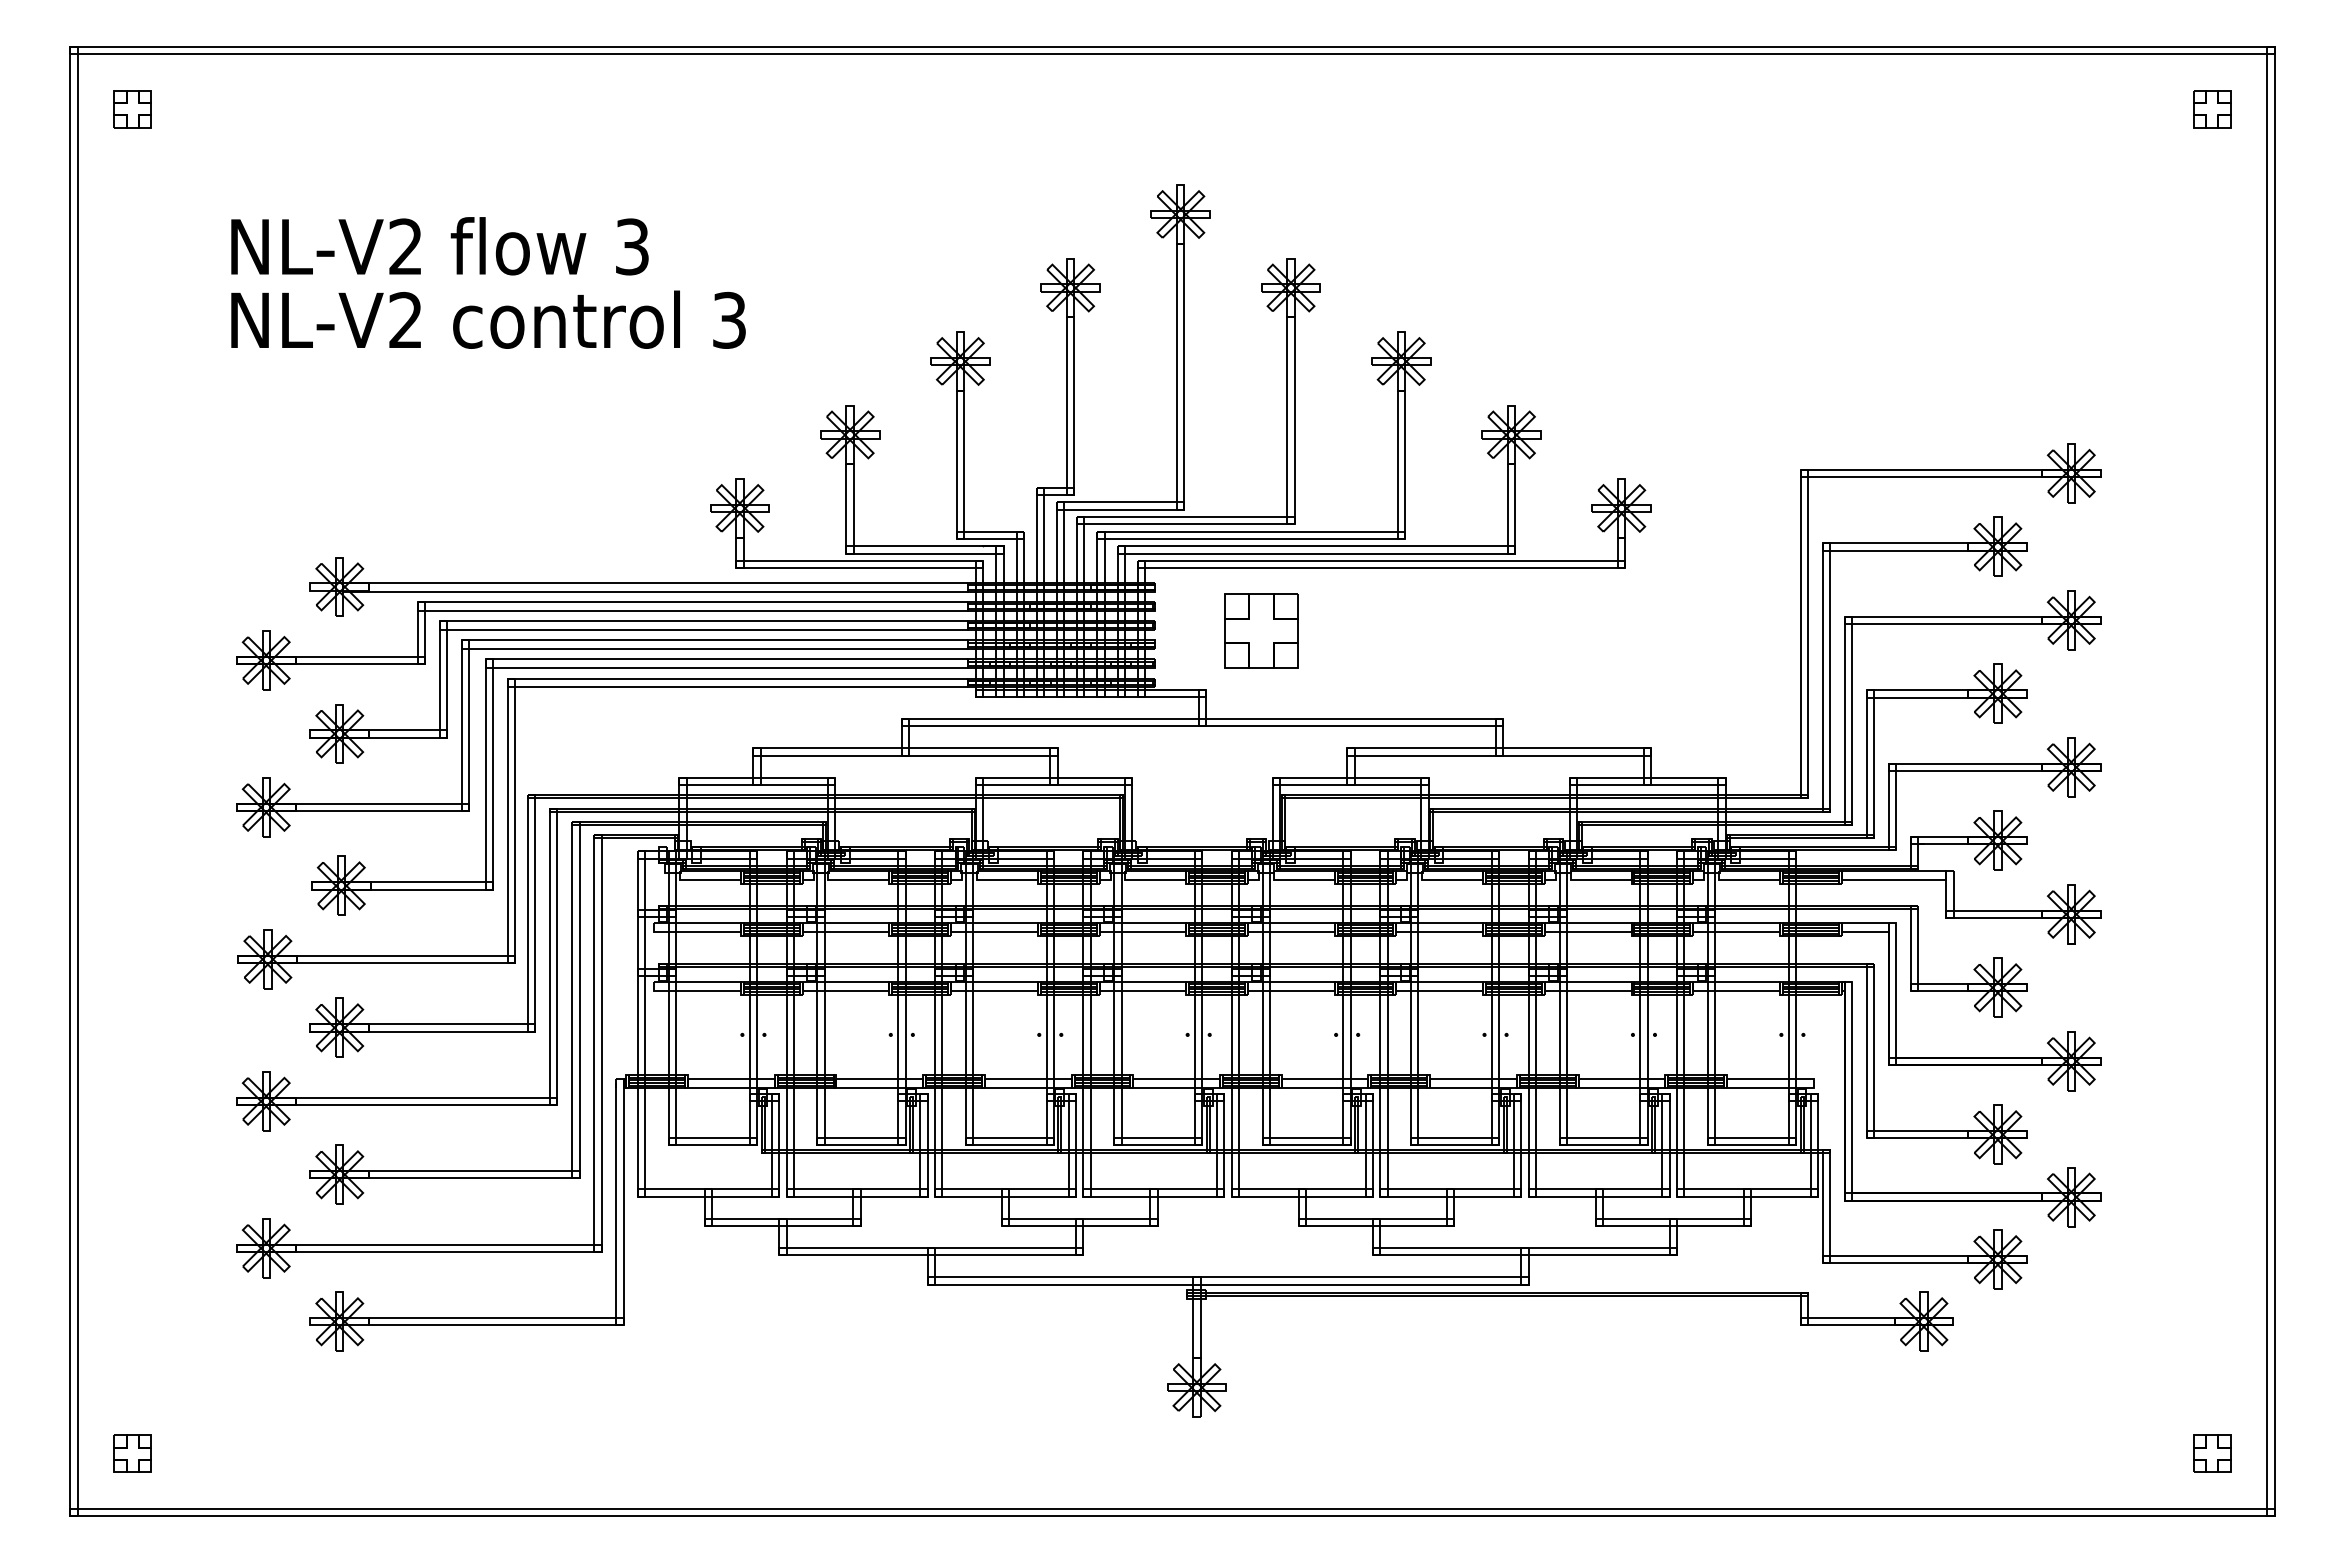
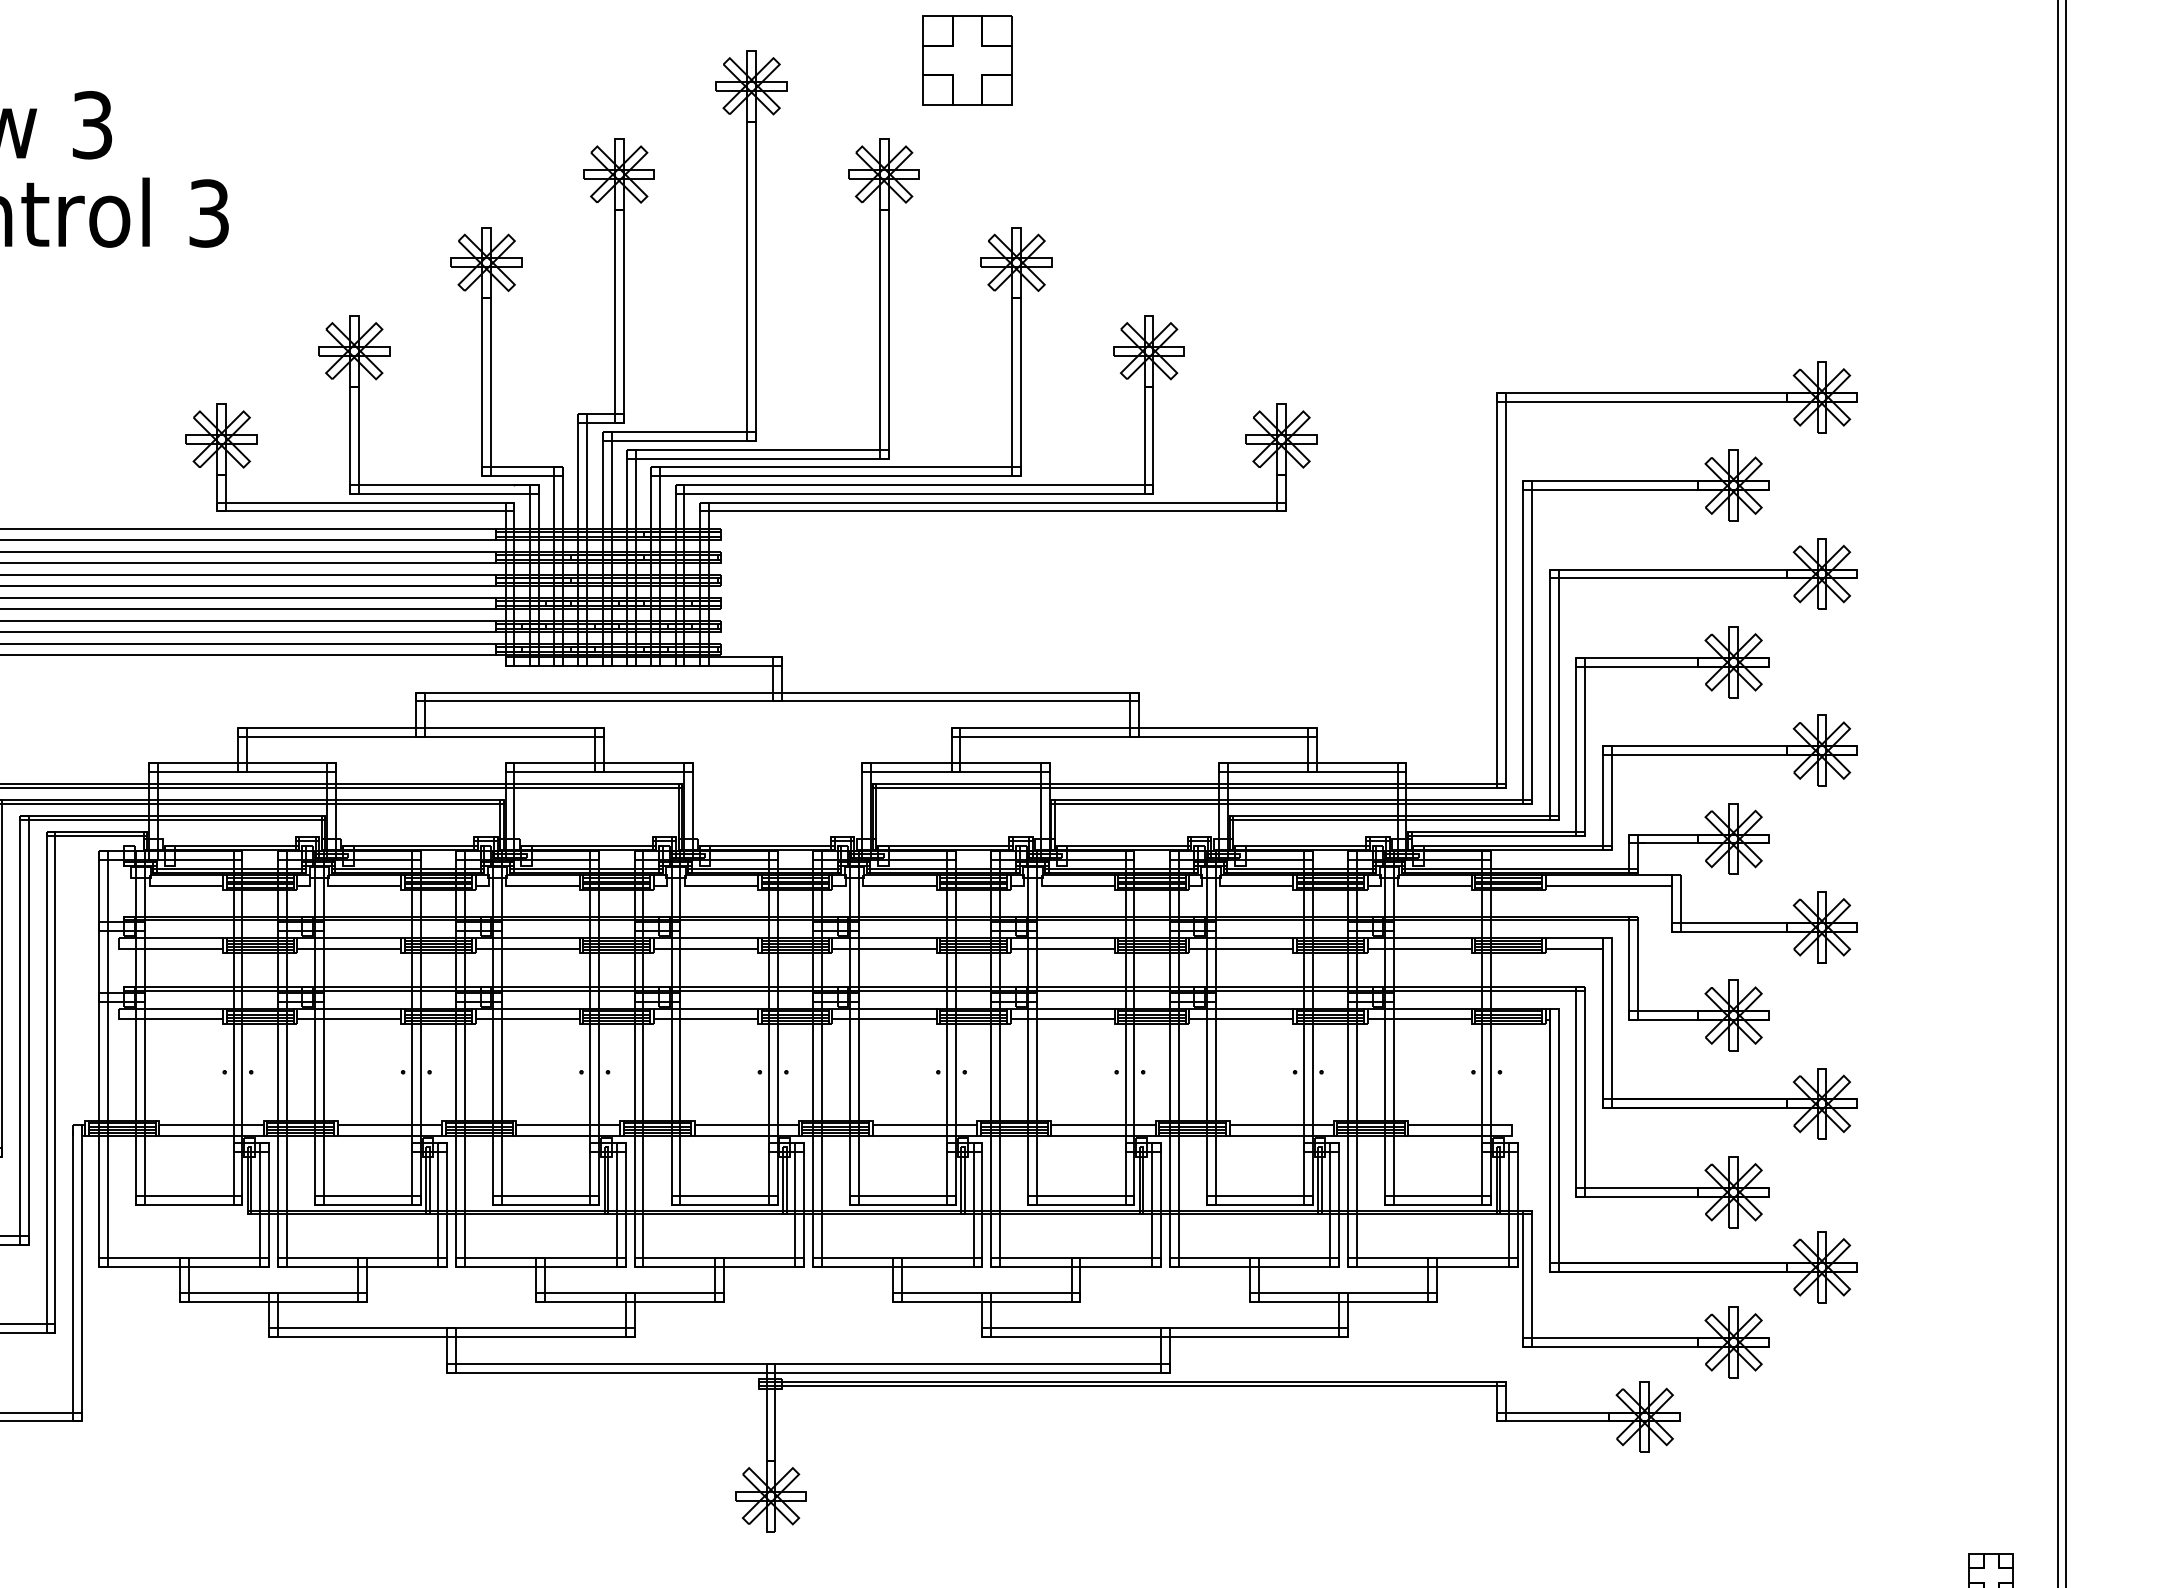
part: (1261, 630) -> (967, 59), moved

